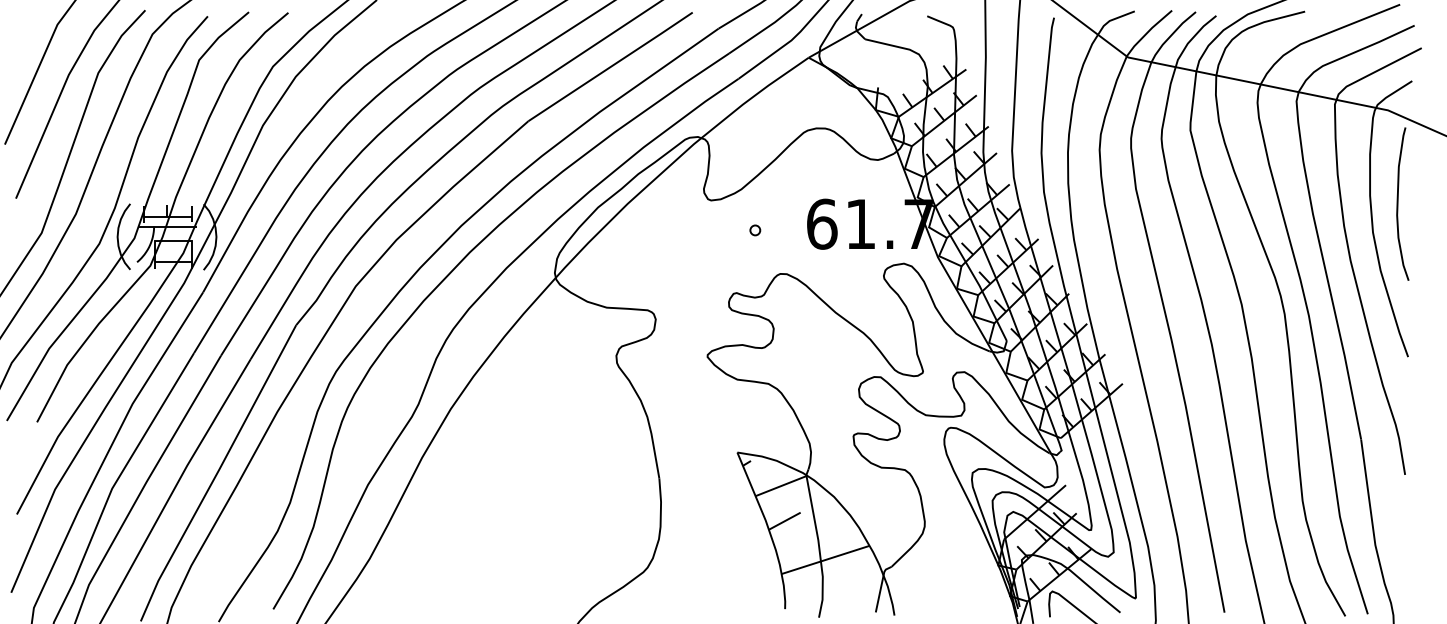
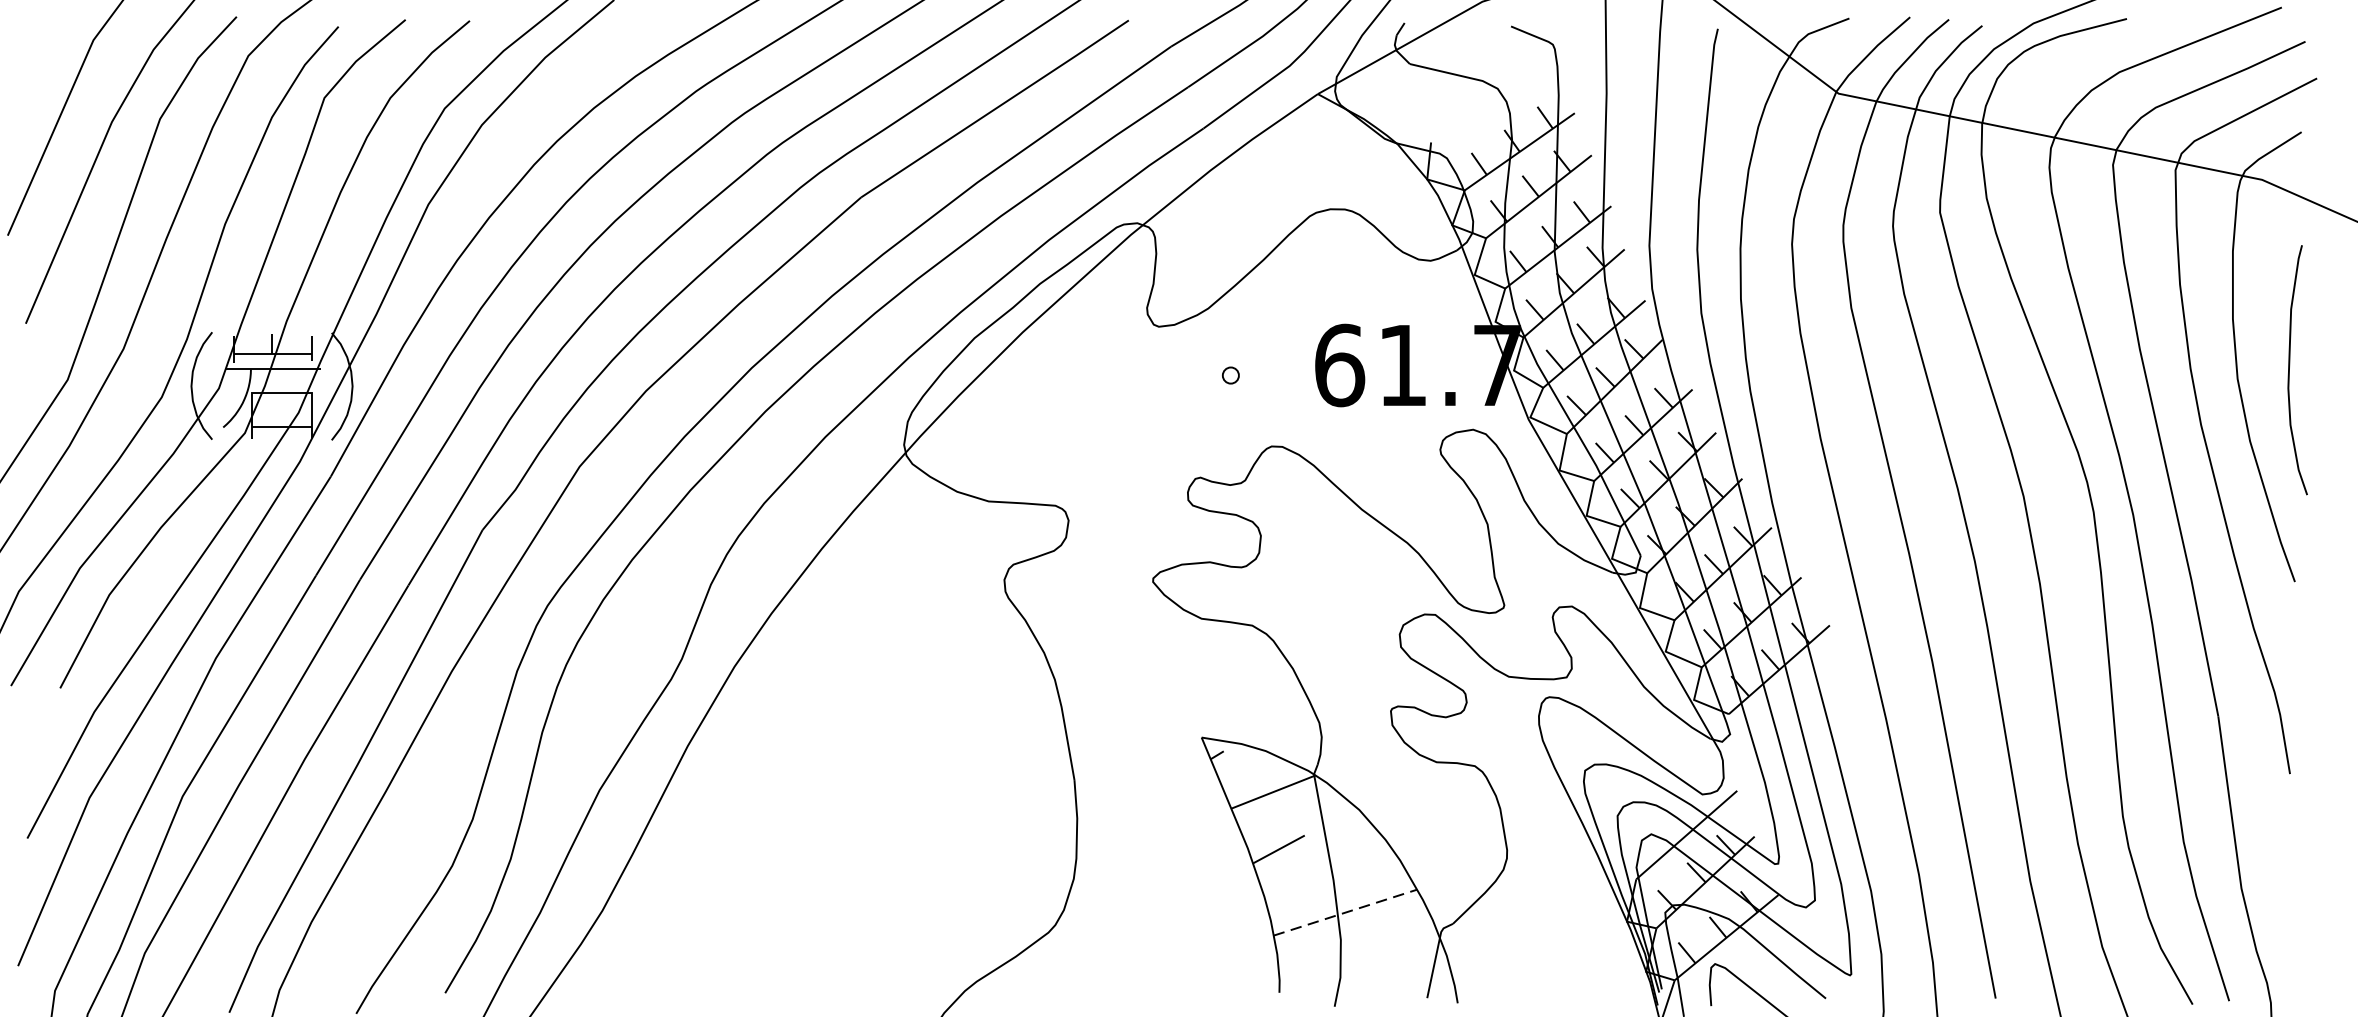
curve: (1398, 203) -> (2290, 369), moved
line: (826, 559) -> (1346, 911), solid -> dashed

